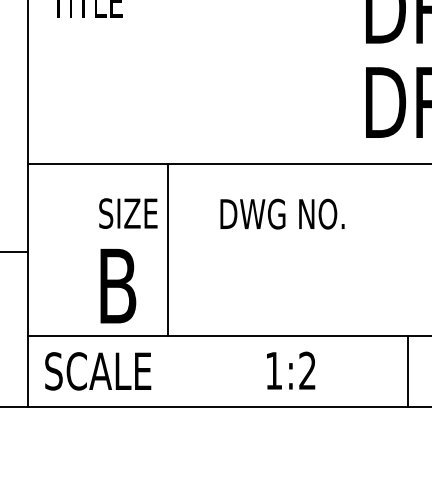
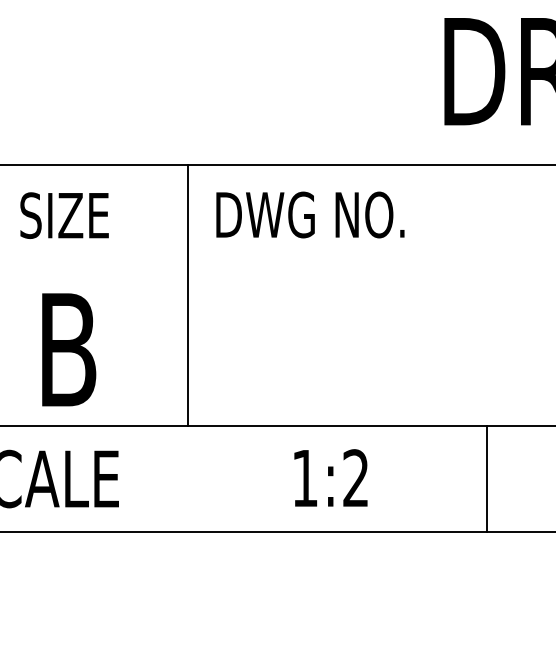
text: (128, 213) -> (64, 215), moved
text: (282, 213) -> (310, 213), moved
line: (167, 250) -> (187, 295), moved
line: (407, 371) -> (486, 479), moved

